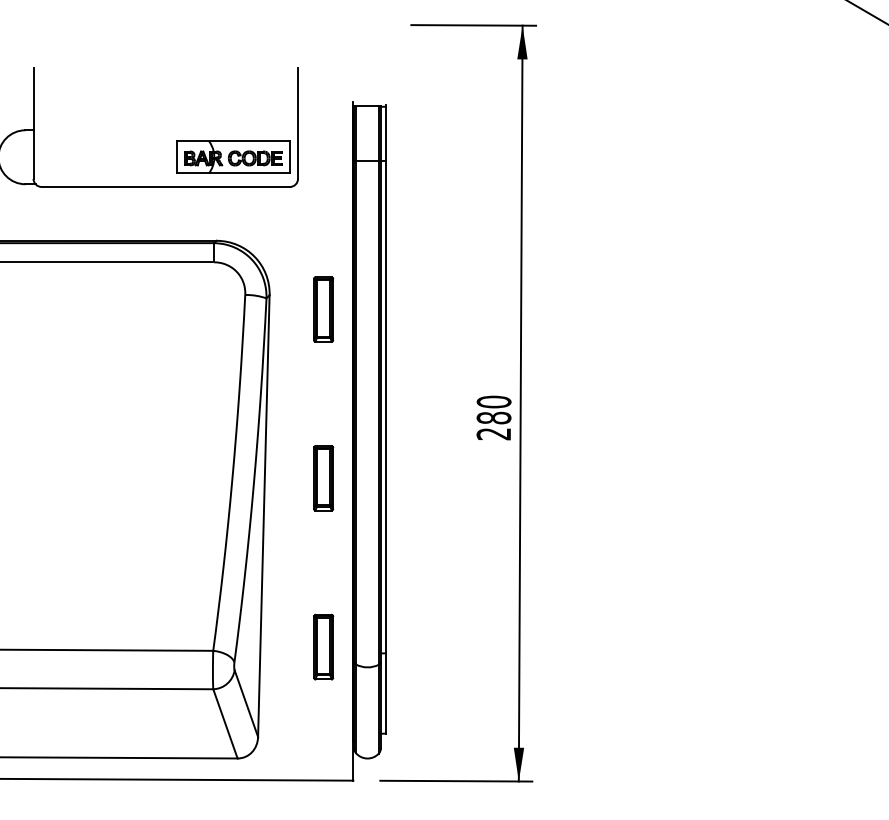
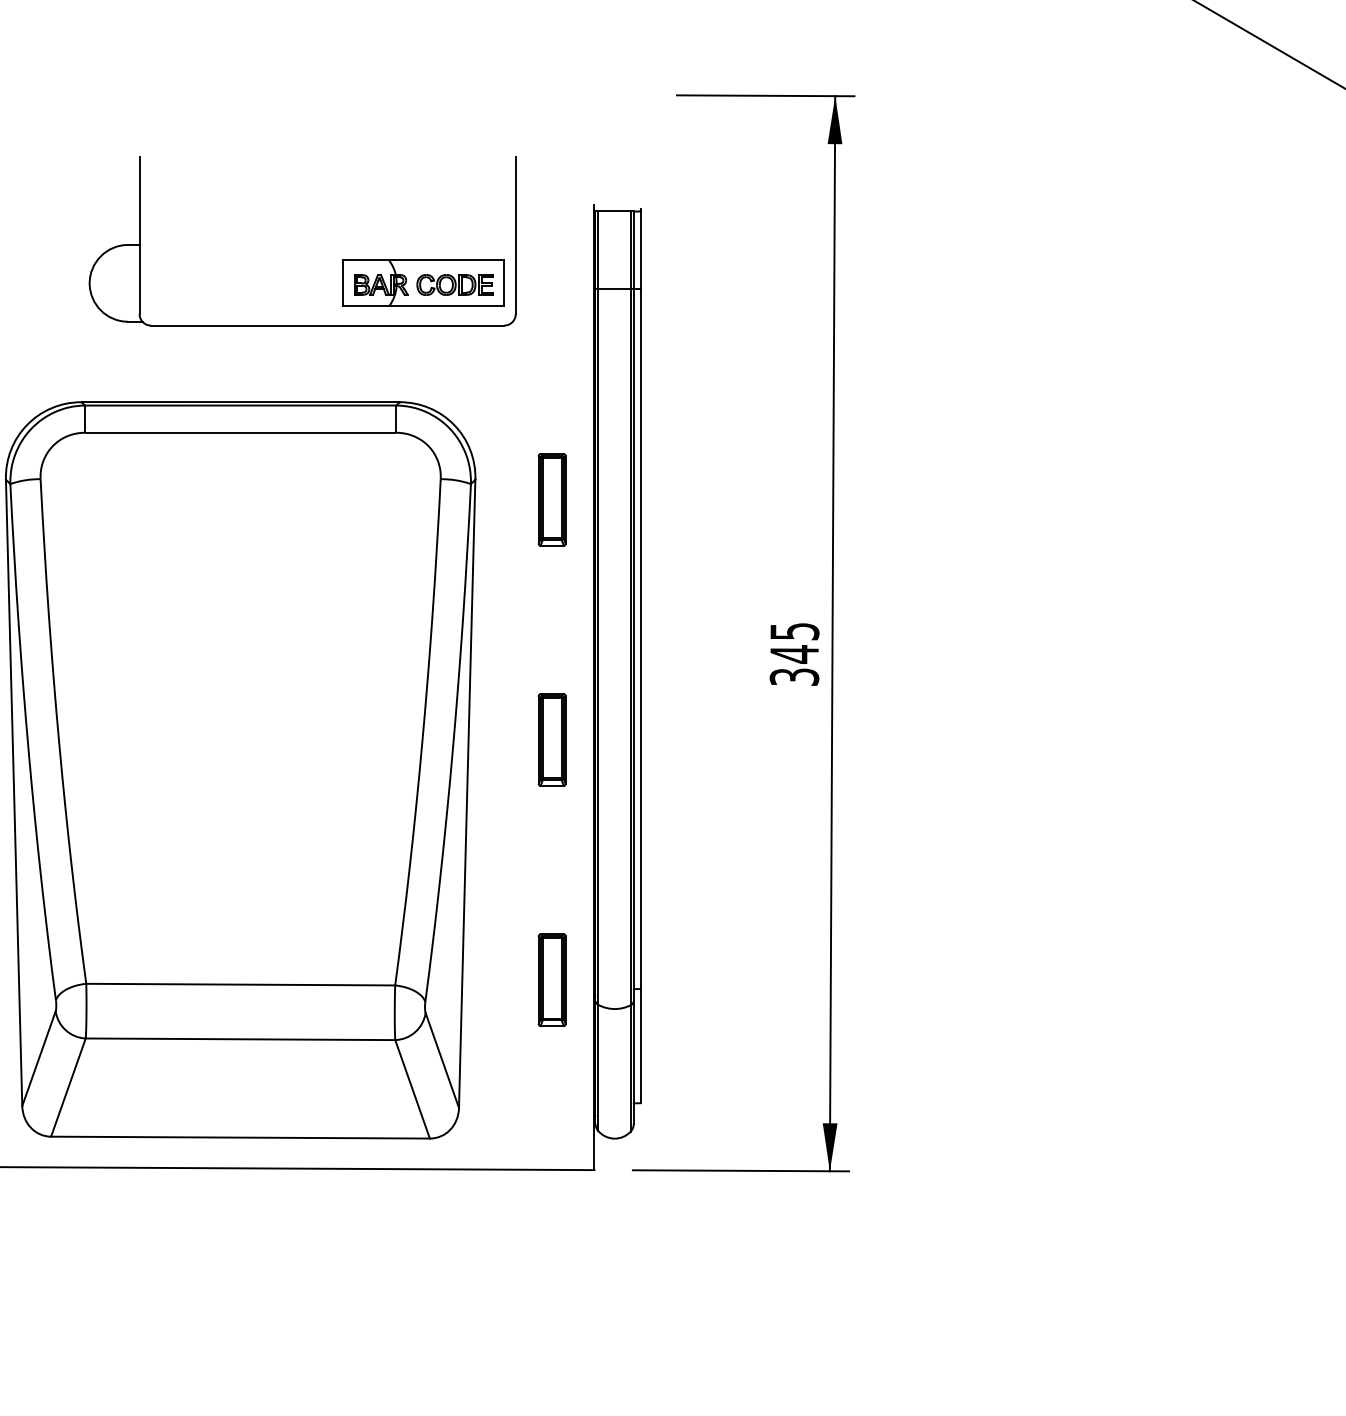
text: (493, 417) -> (794, 653), 280 -> 345

